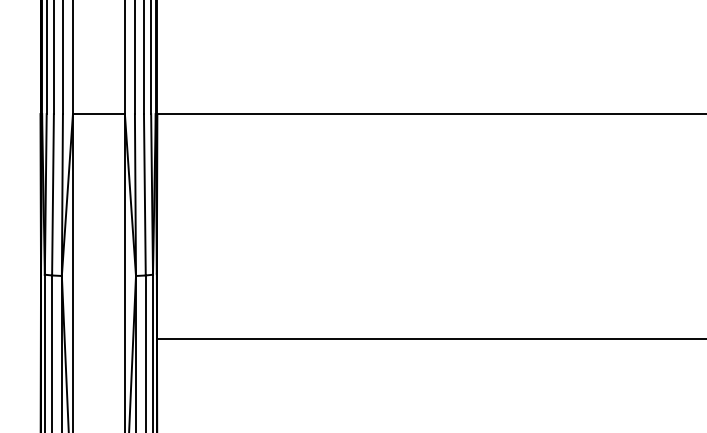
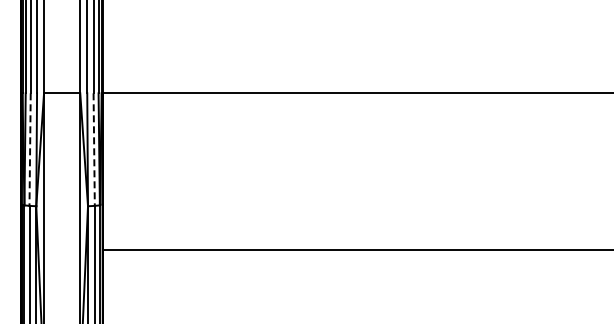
line: (53, 196) -> (30, 150), solid -> dashed
line: (145, 196) -> (94, 150), solid -> dashed

